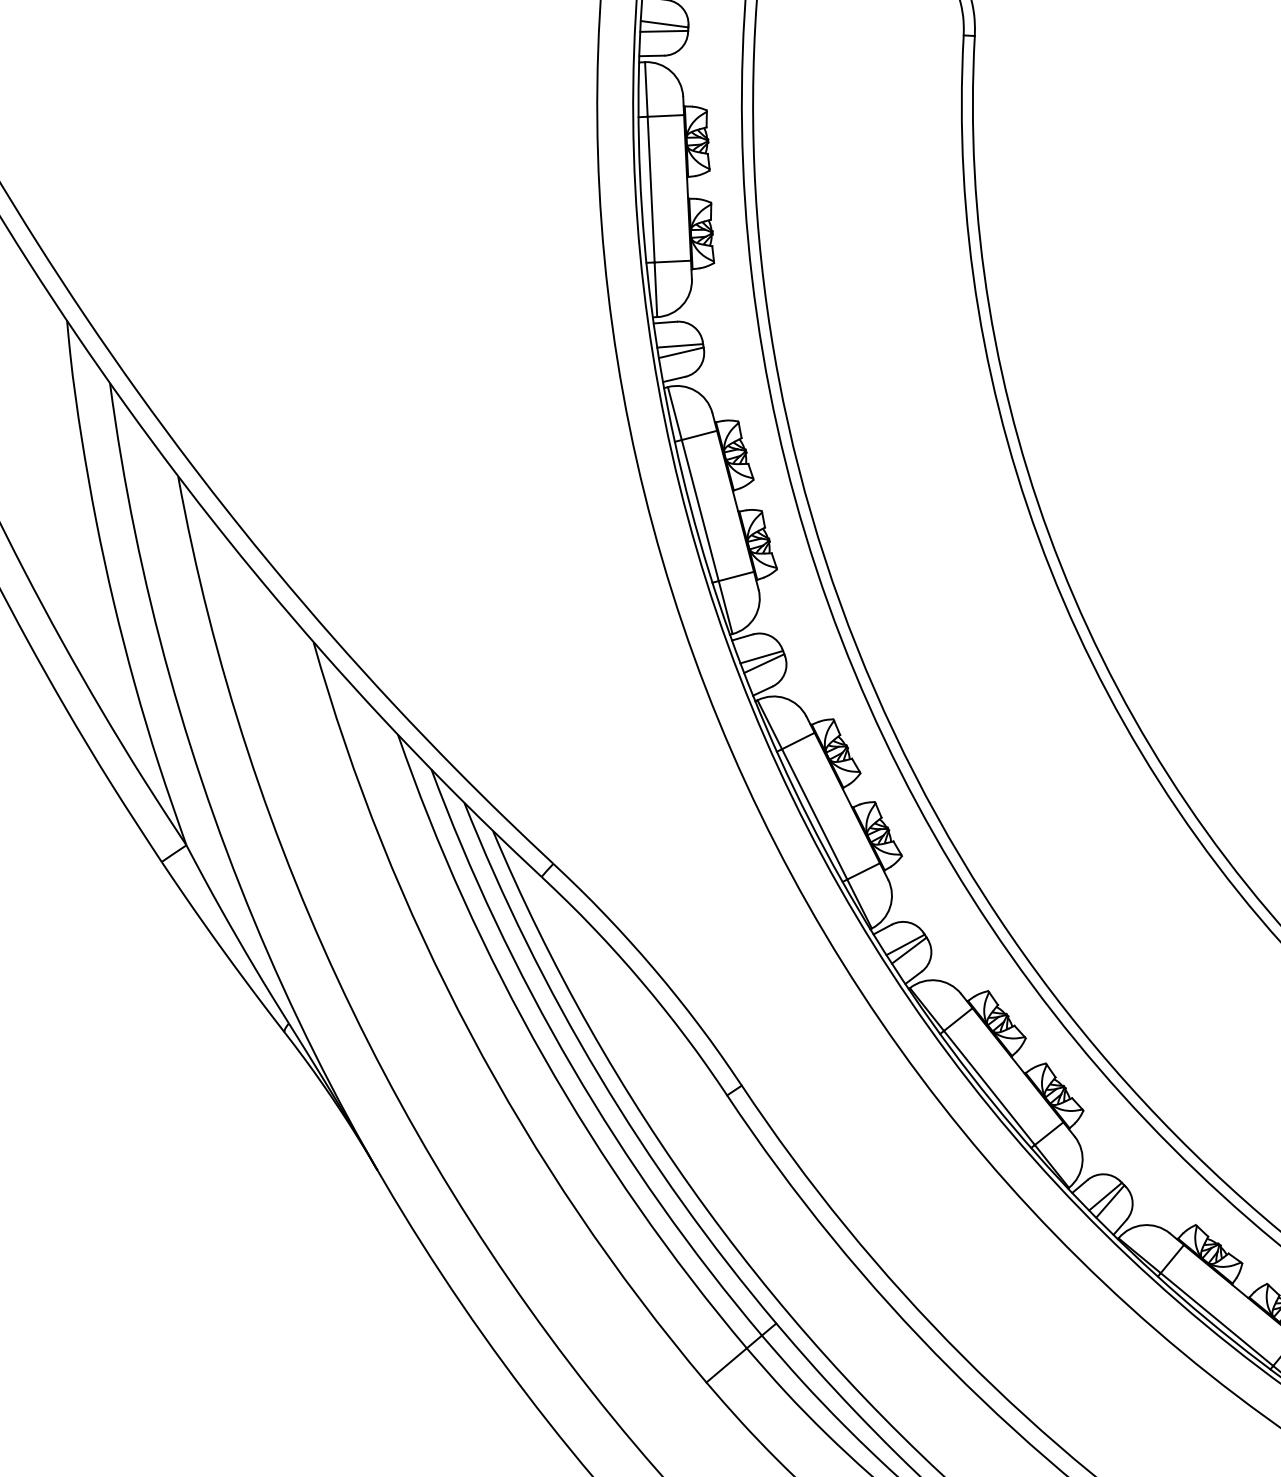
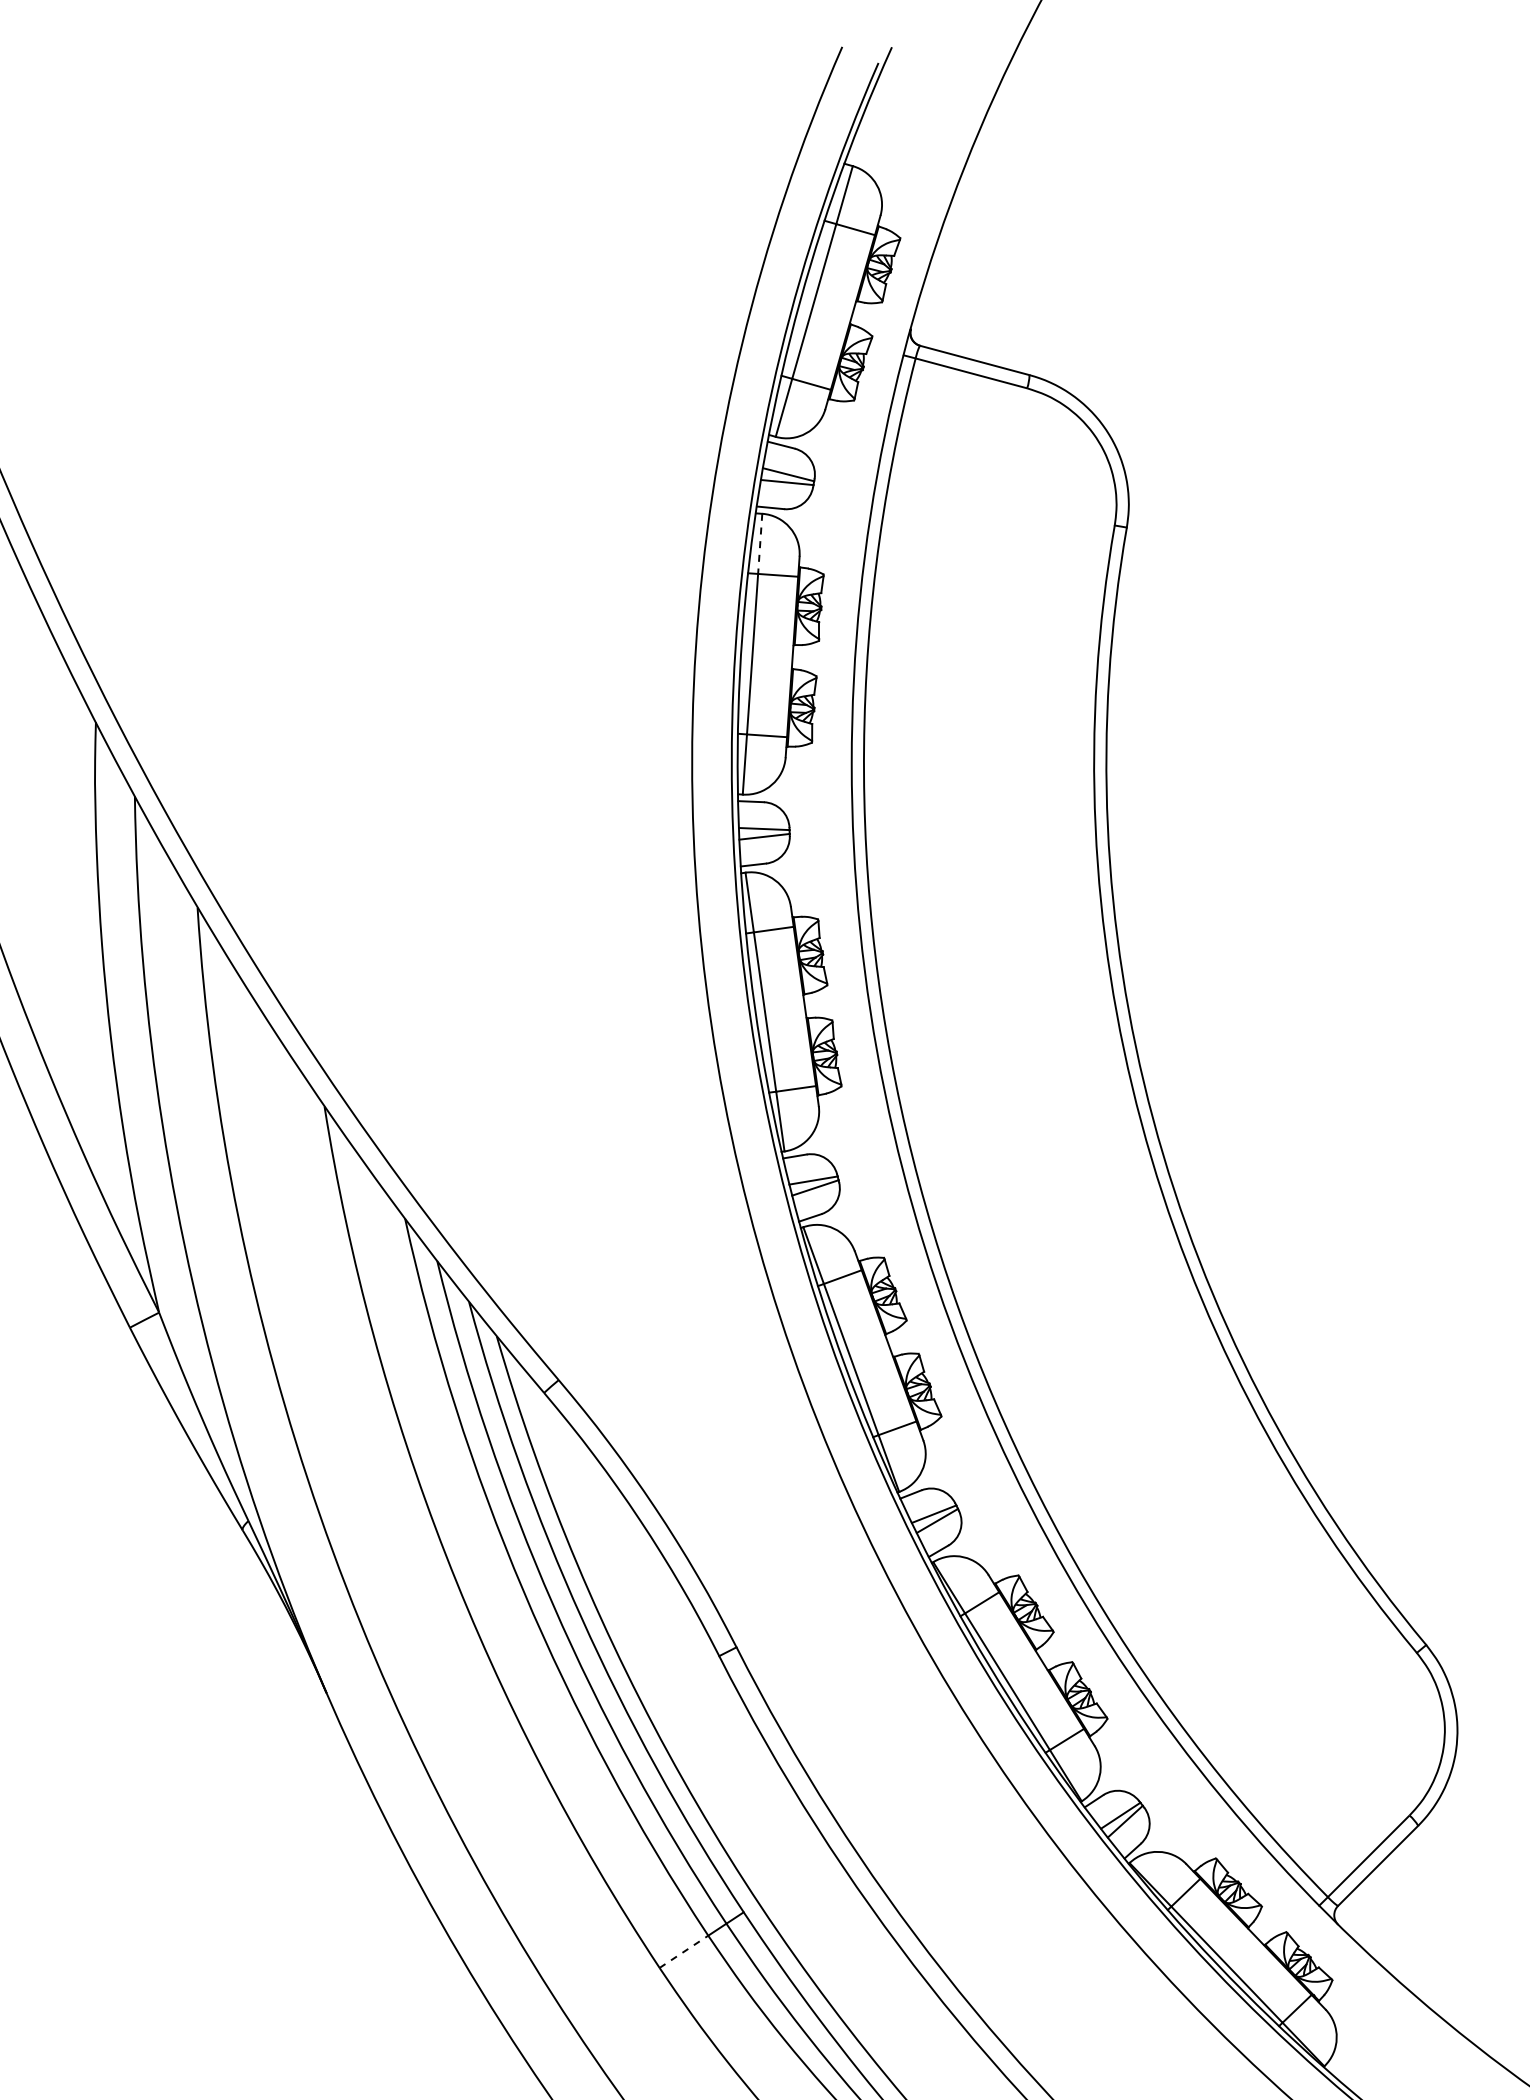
line: (646, 90) -> (760, 544), solid -> dashed
line: (727, 1365) -> (684, 1951), solid -> dashed

